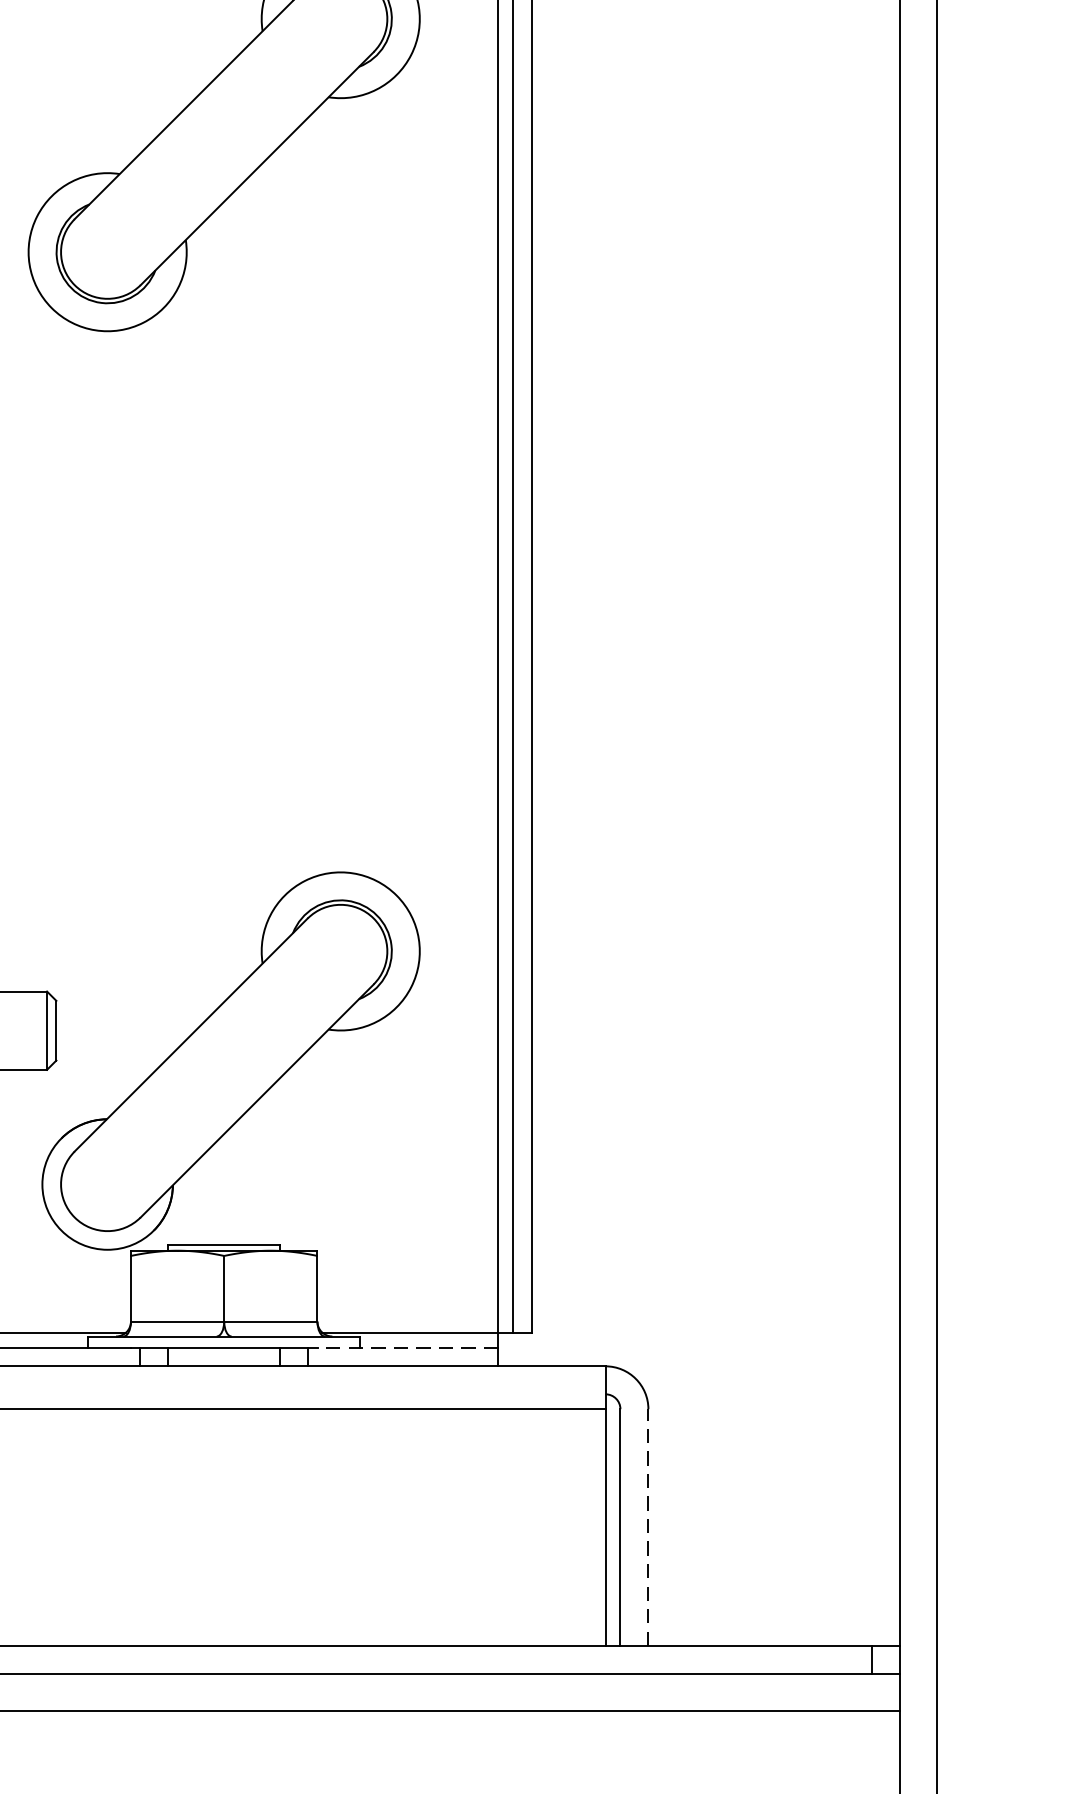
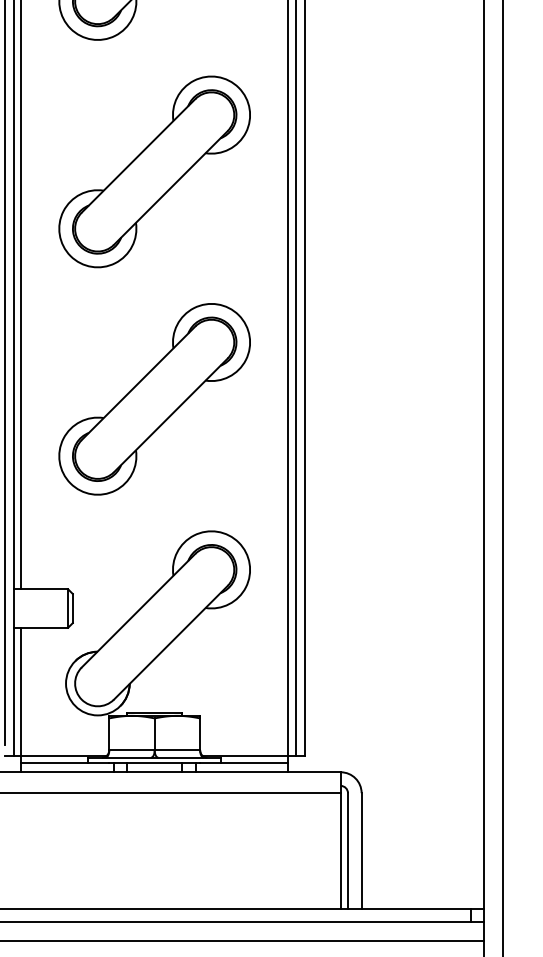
part: (223, 602) -> (154, 399), added
line: (406, 1348) -> (243, 763), dashed -> solid
line: (648, 1526) -> (361, 850), dashed -> solid

